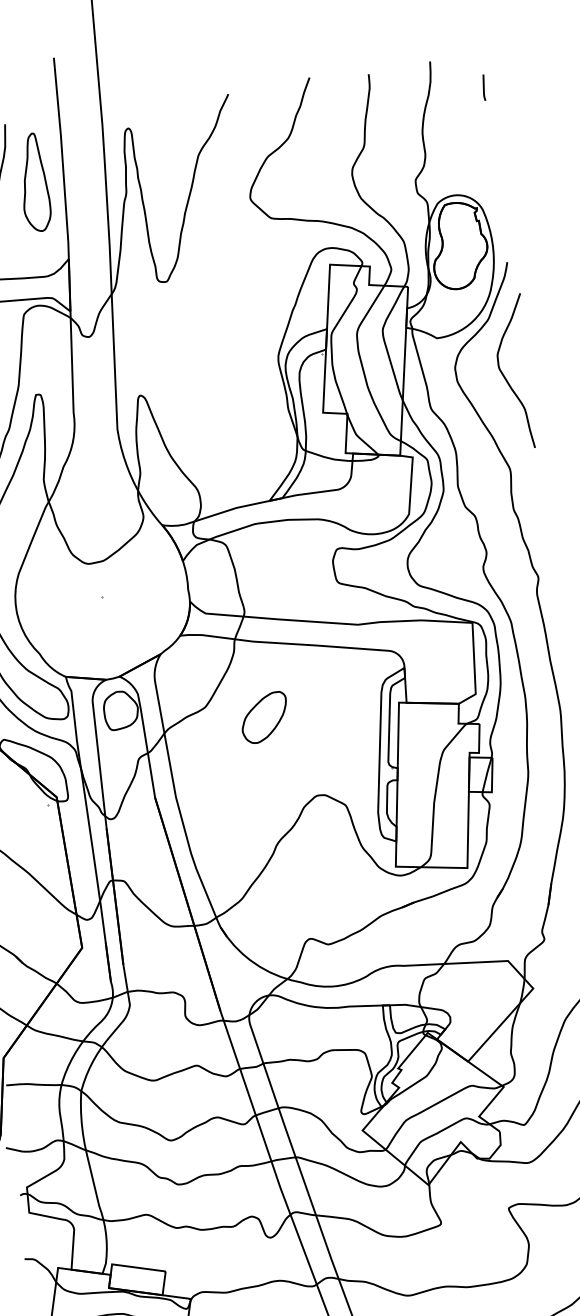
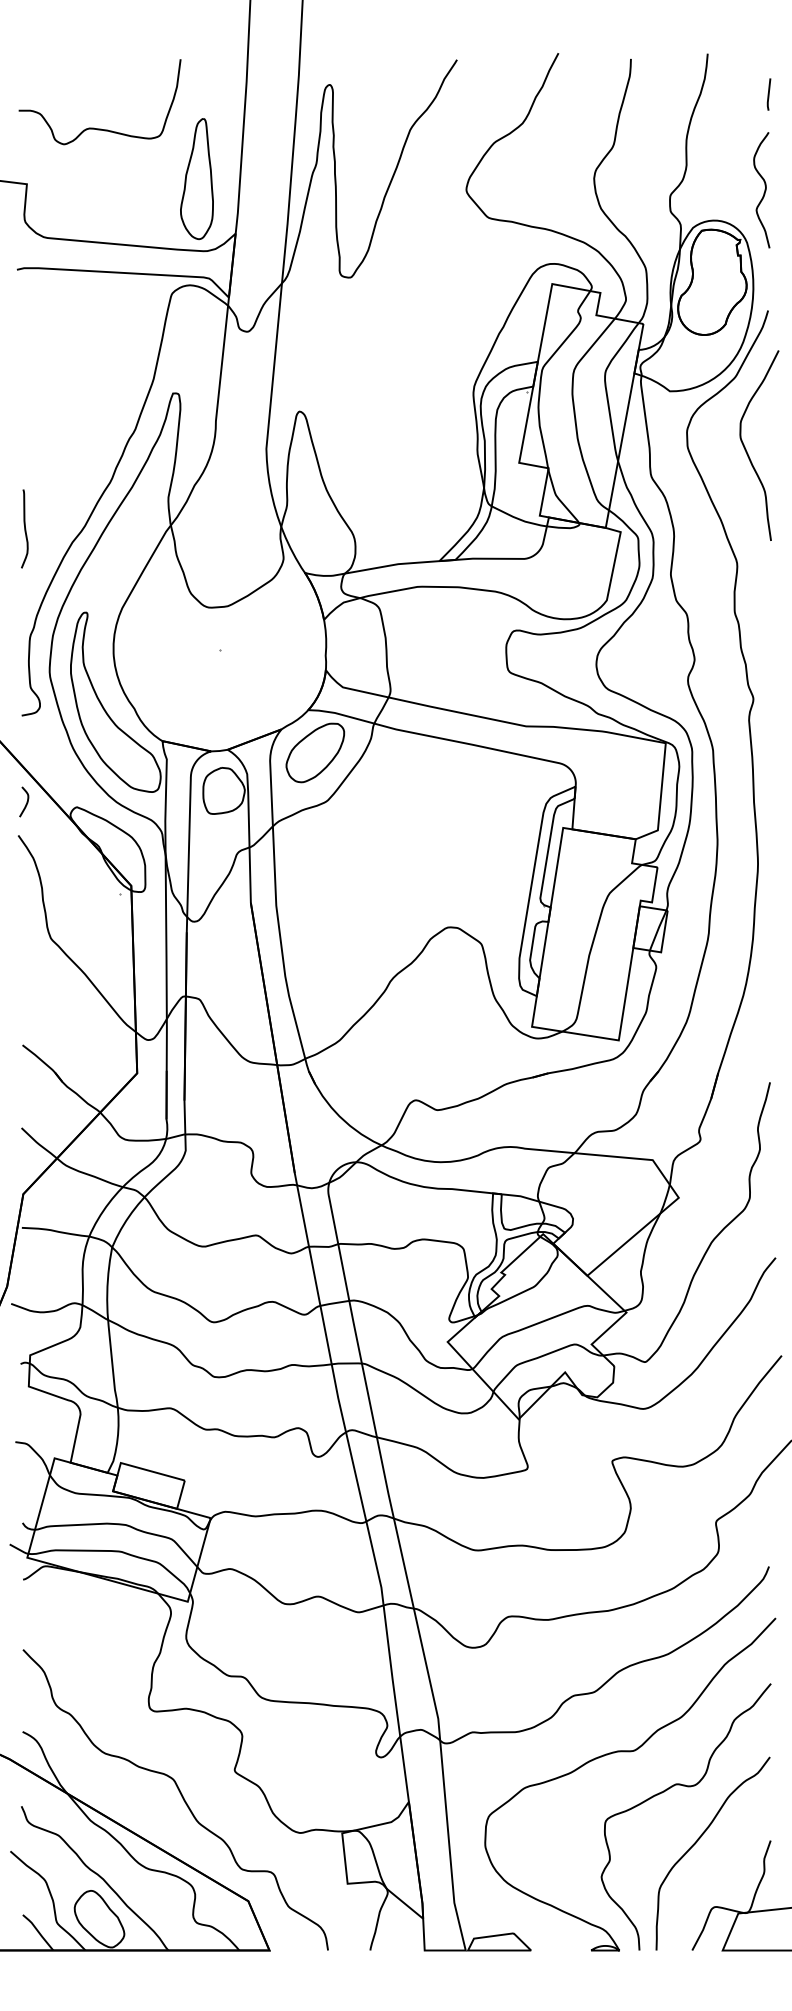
curve: (491, 165) -> (764, 190), added
part: (33, 183) -> (196, 179), moved
part: (264, 717) -> (315, 752), moved

